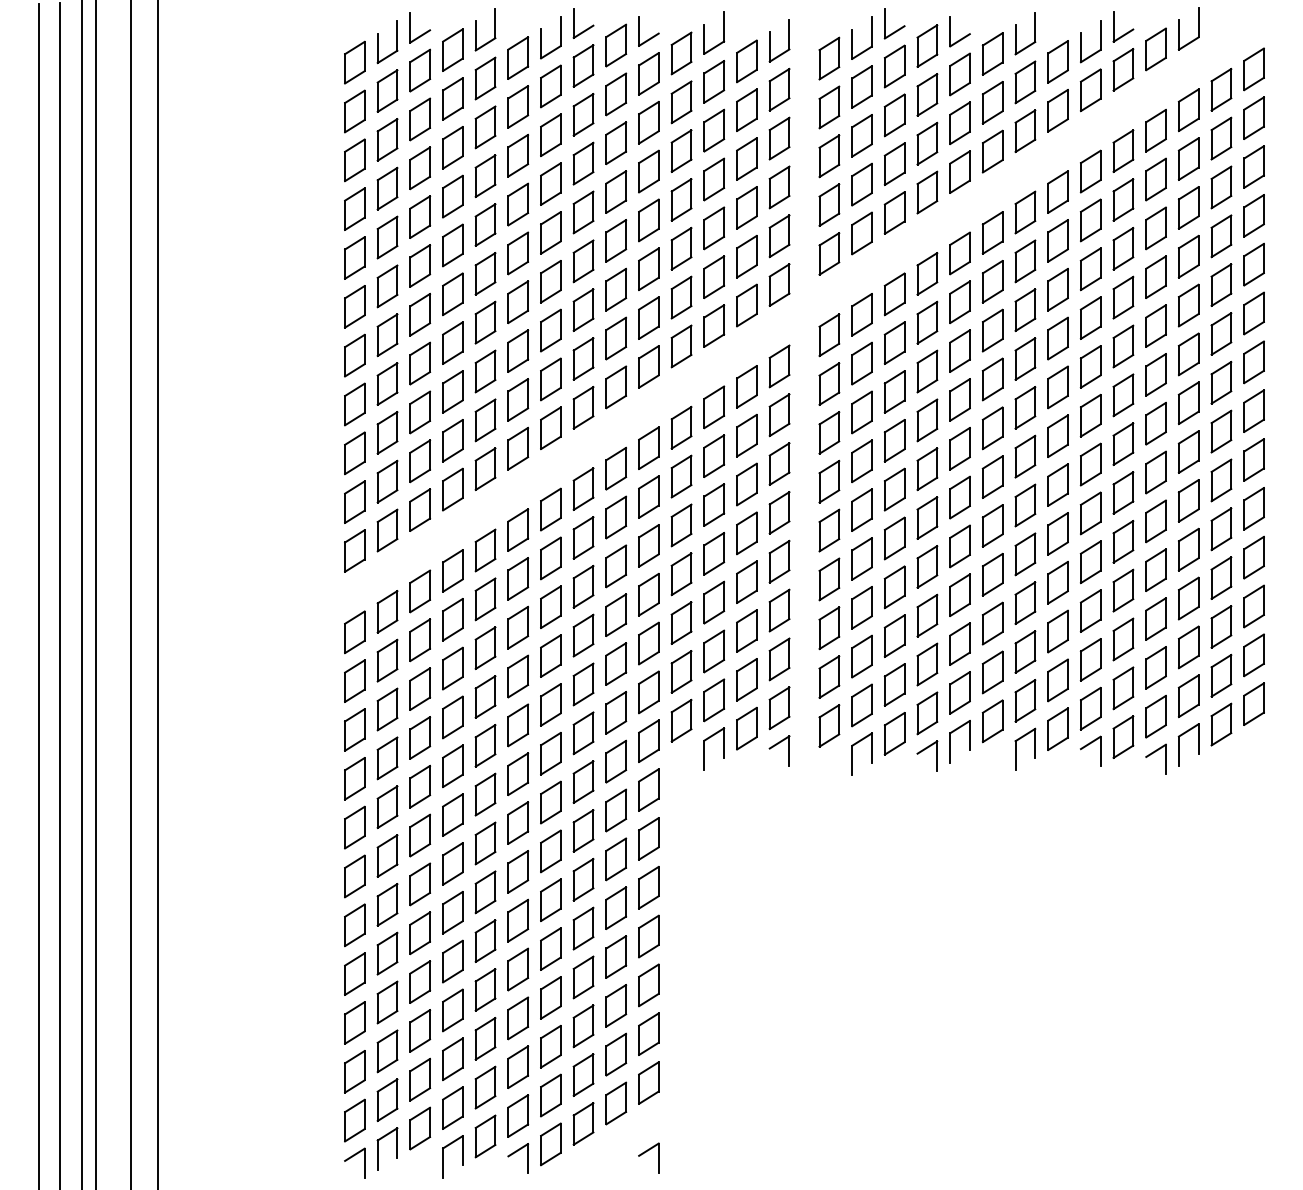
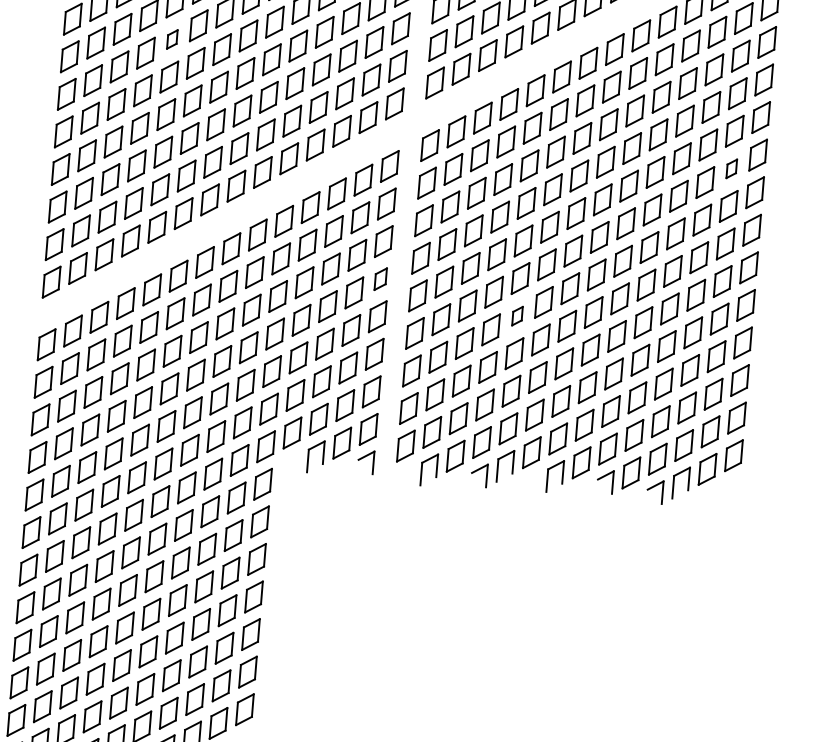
part: (485, 224) -> (172, 39), size x0.6
part: (1221, 333) -> (731, 168), size x0.6
part: (779, 512) -> (380, 278), size x0.7
part: (959, 546) -> (517, 316), size x0.6

